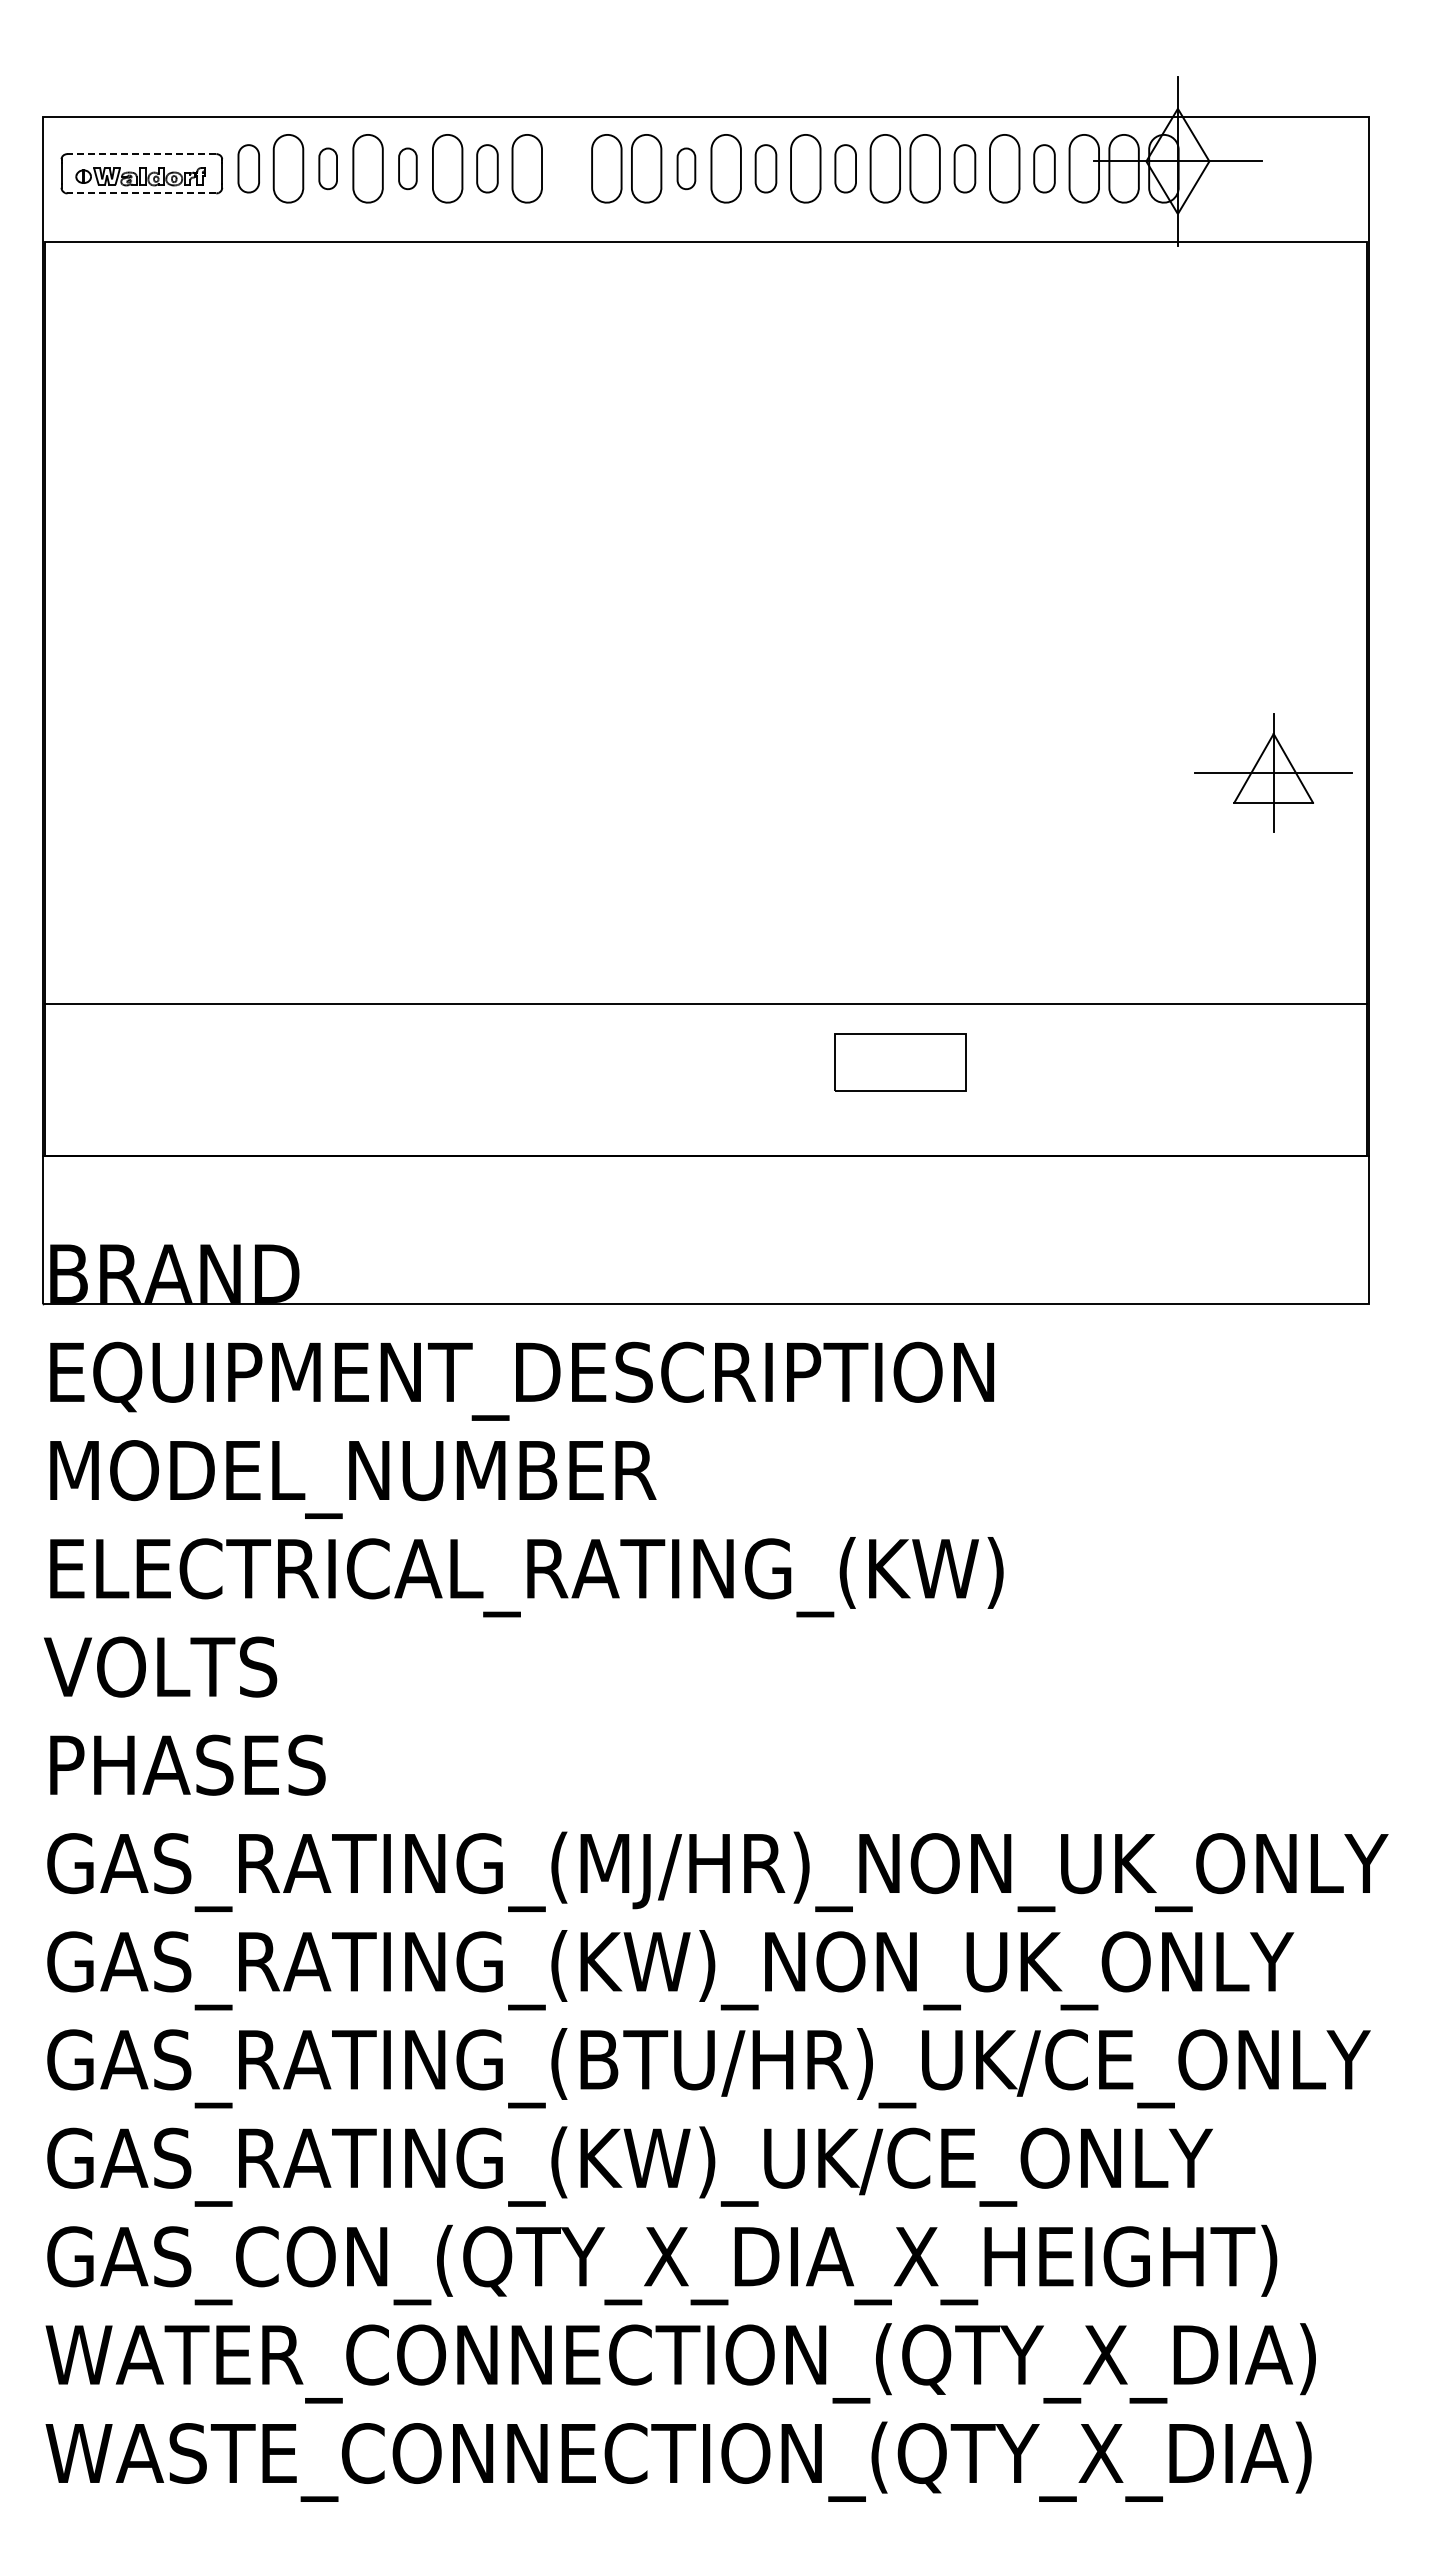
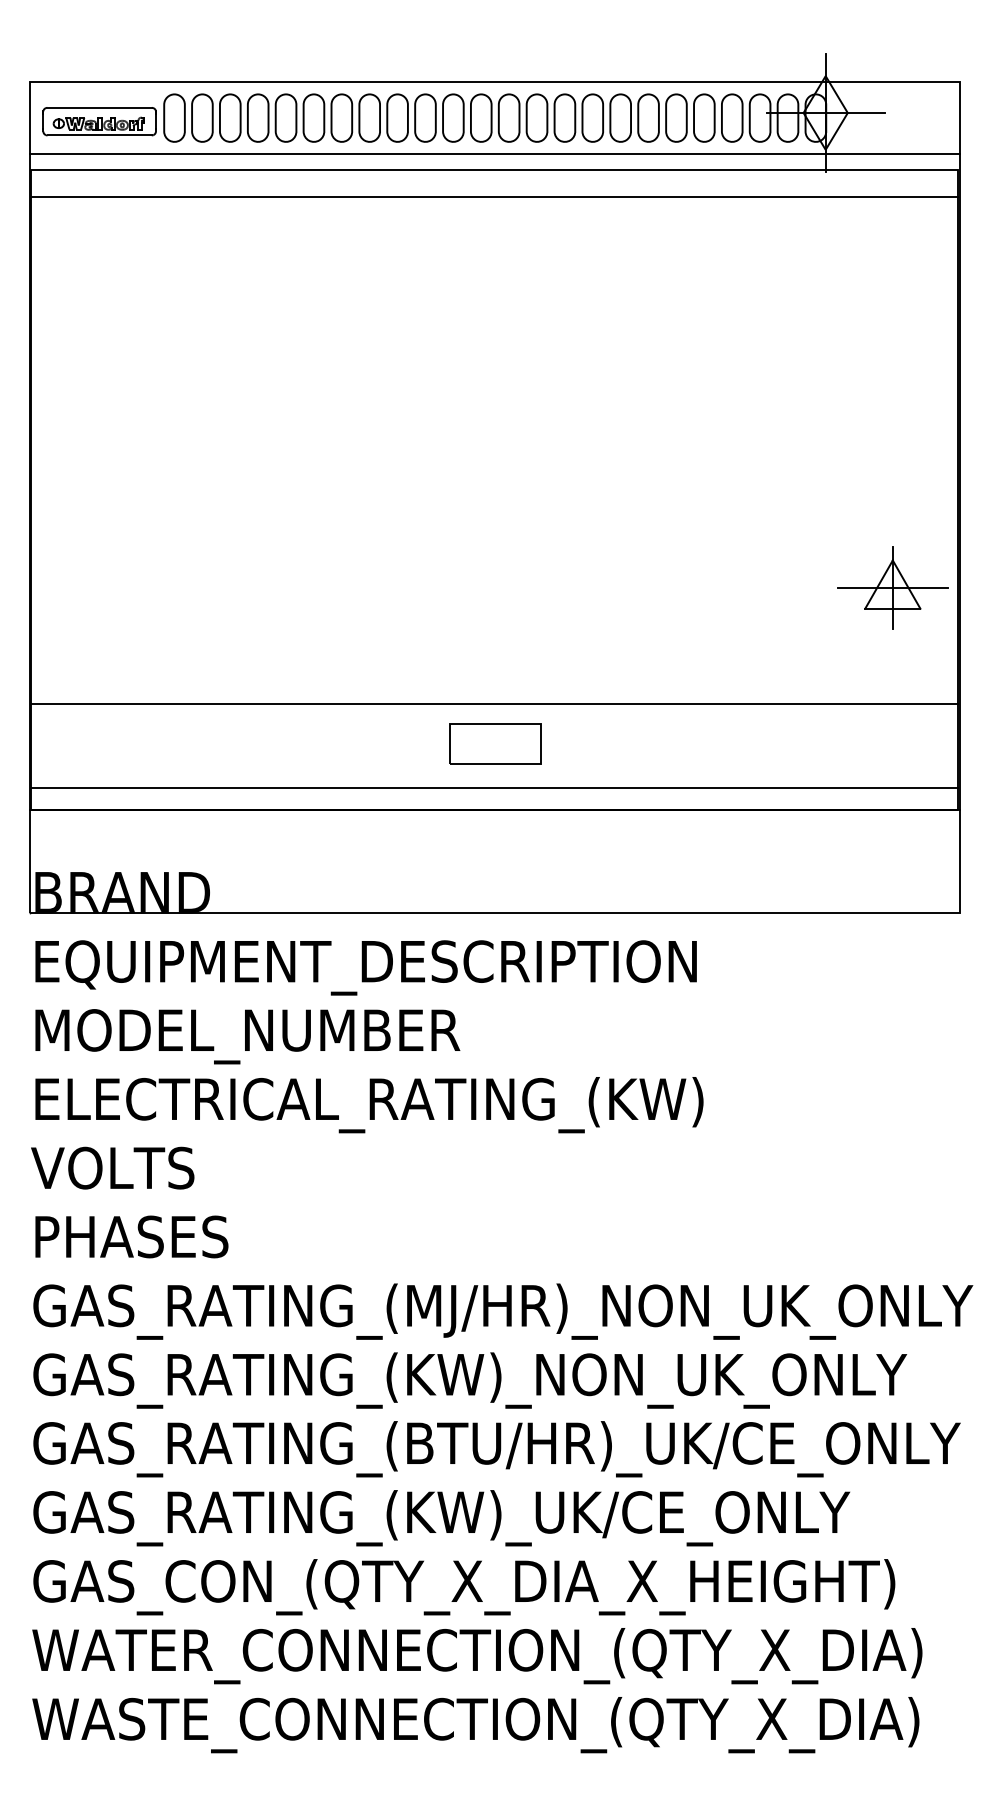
line: (141, 154) -> (99, 108), dashed -> solid
part: (248, 168) -> (174, 117), size x1.43
part: (327, 168) -> (229, 117), size x1.67
part: (407, 168) -> (285, 117), size x1.67
part: (487, 168) -> (341, 117), size x1.43
part: (566, 168) -> (397, 117), added
part: (686, 168) -> (481, 117), size x1.67
part: (765, 168) -> (536, 117), size x1.43
part: (845, 168) -> (592, 117), size x1.43
part: (964, 168) -> (676, 117), size x1.43
part: (1044, 168) -> (732, 117), size x1.43
line: (141, 193) -> (99, 135), dashed -> solid
line: (706, 220) -> (495, 154), added
line: (705, 280) -> (494, 196), added
part: (1273, 772) -> (892, 587), moved
part: (900, 1062) -> (495, 744), moved
line: (705, 1124) -> (494, 787), added

